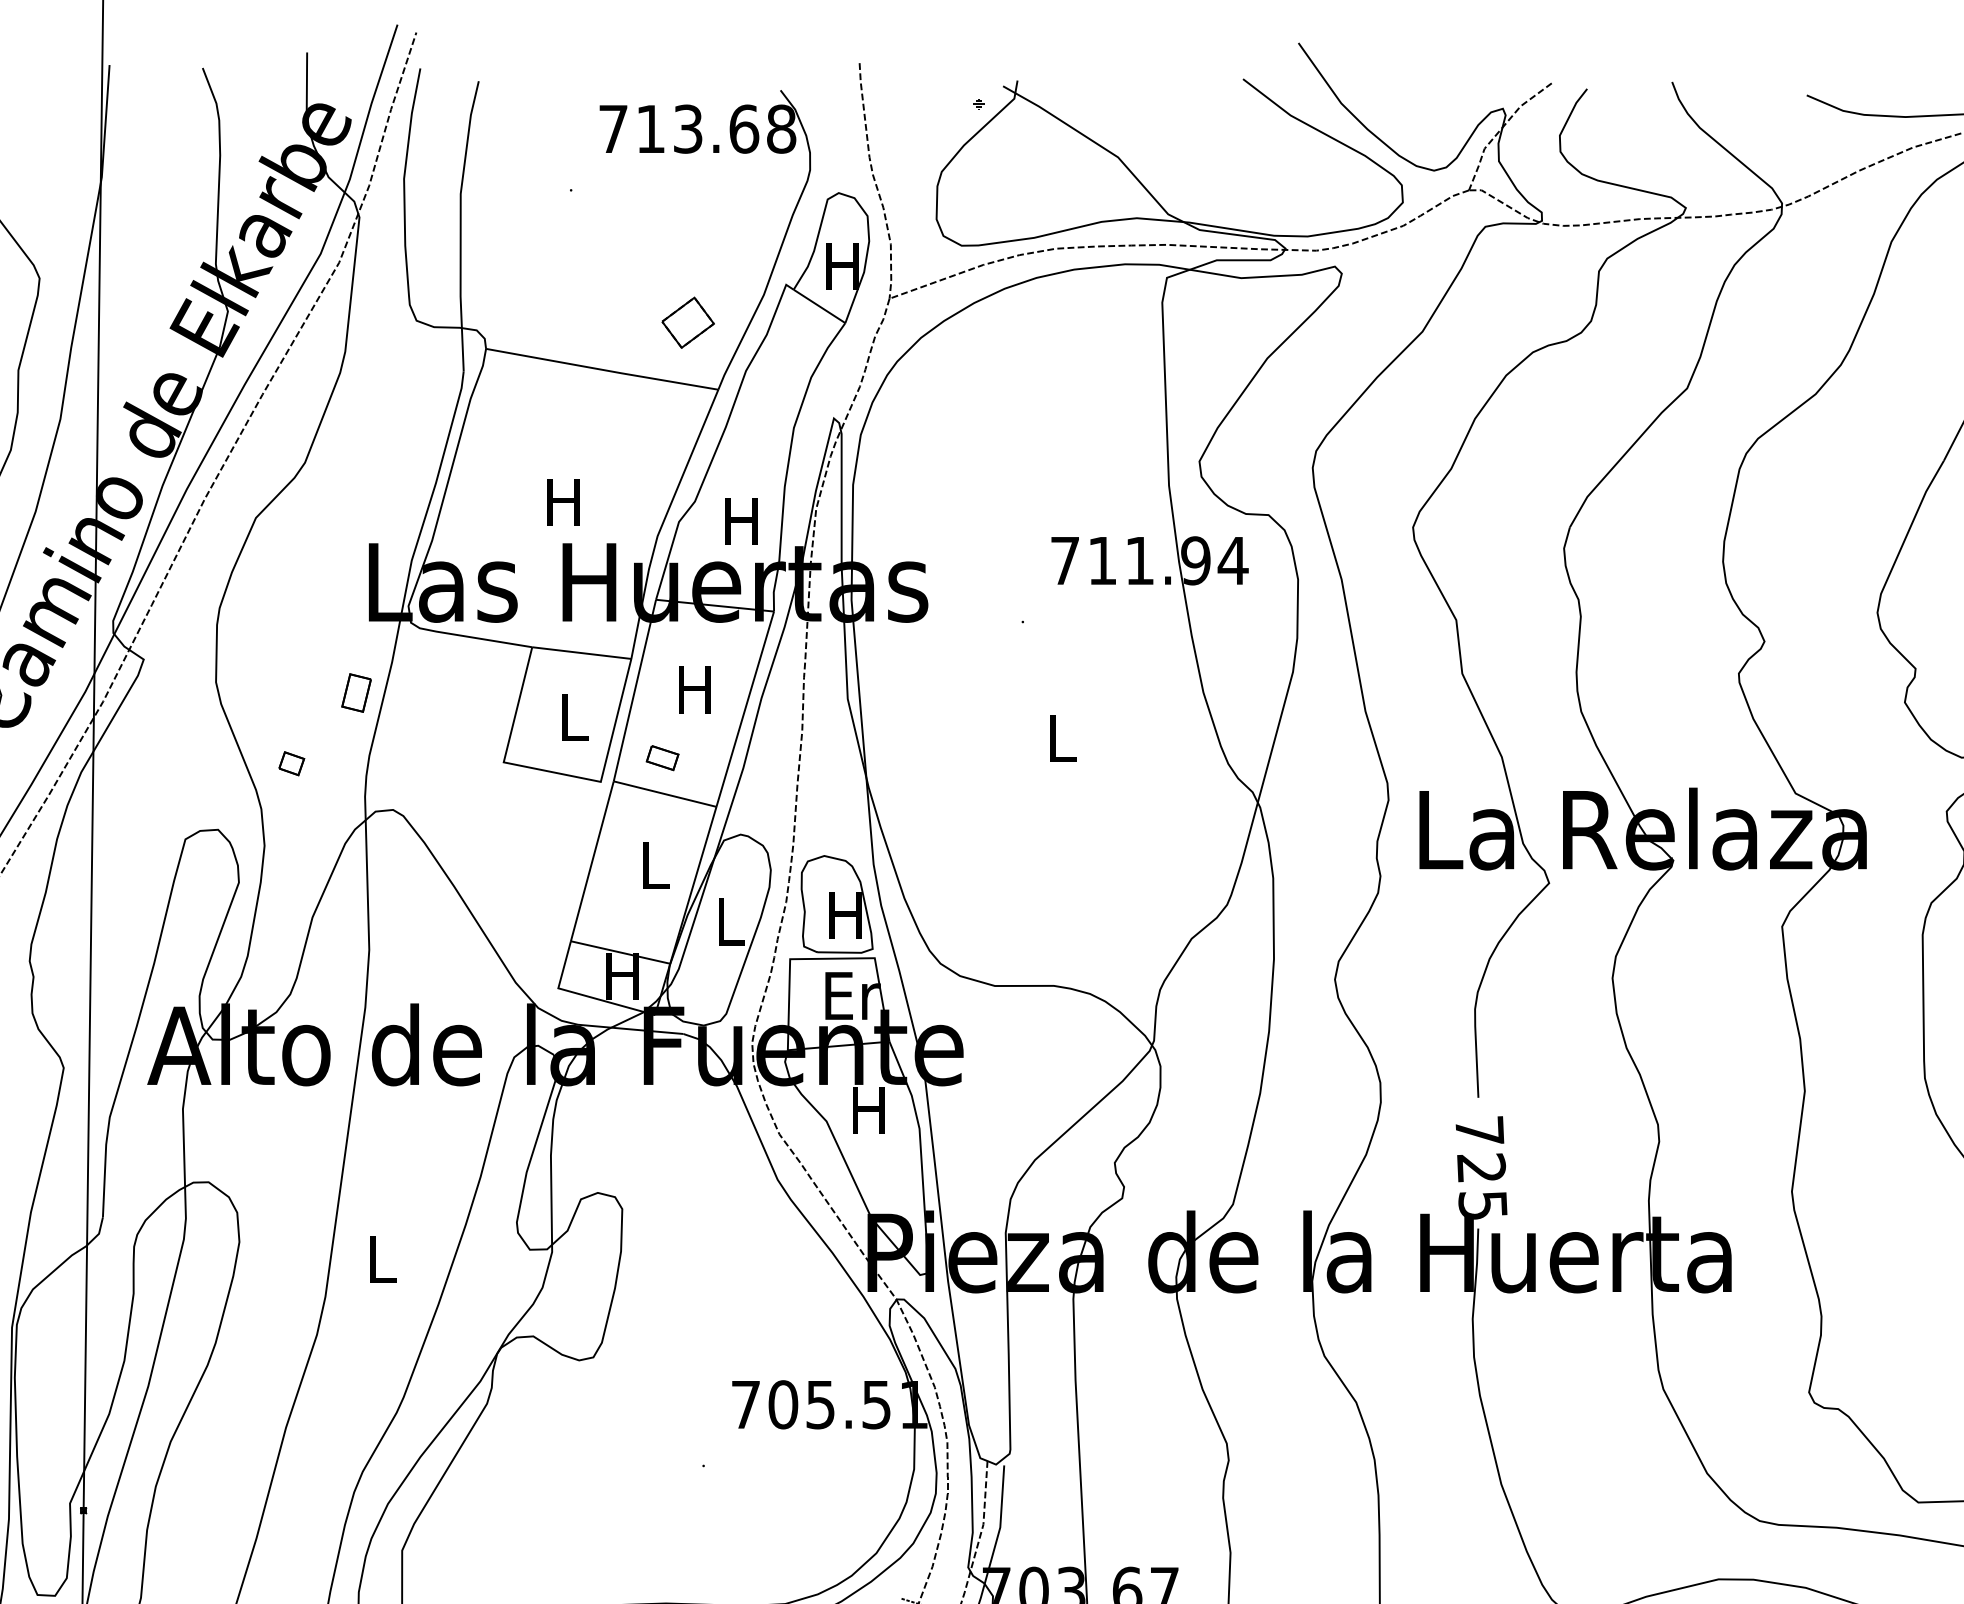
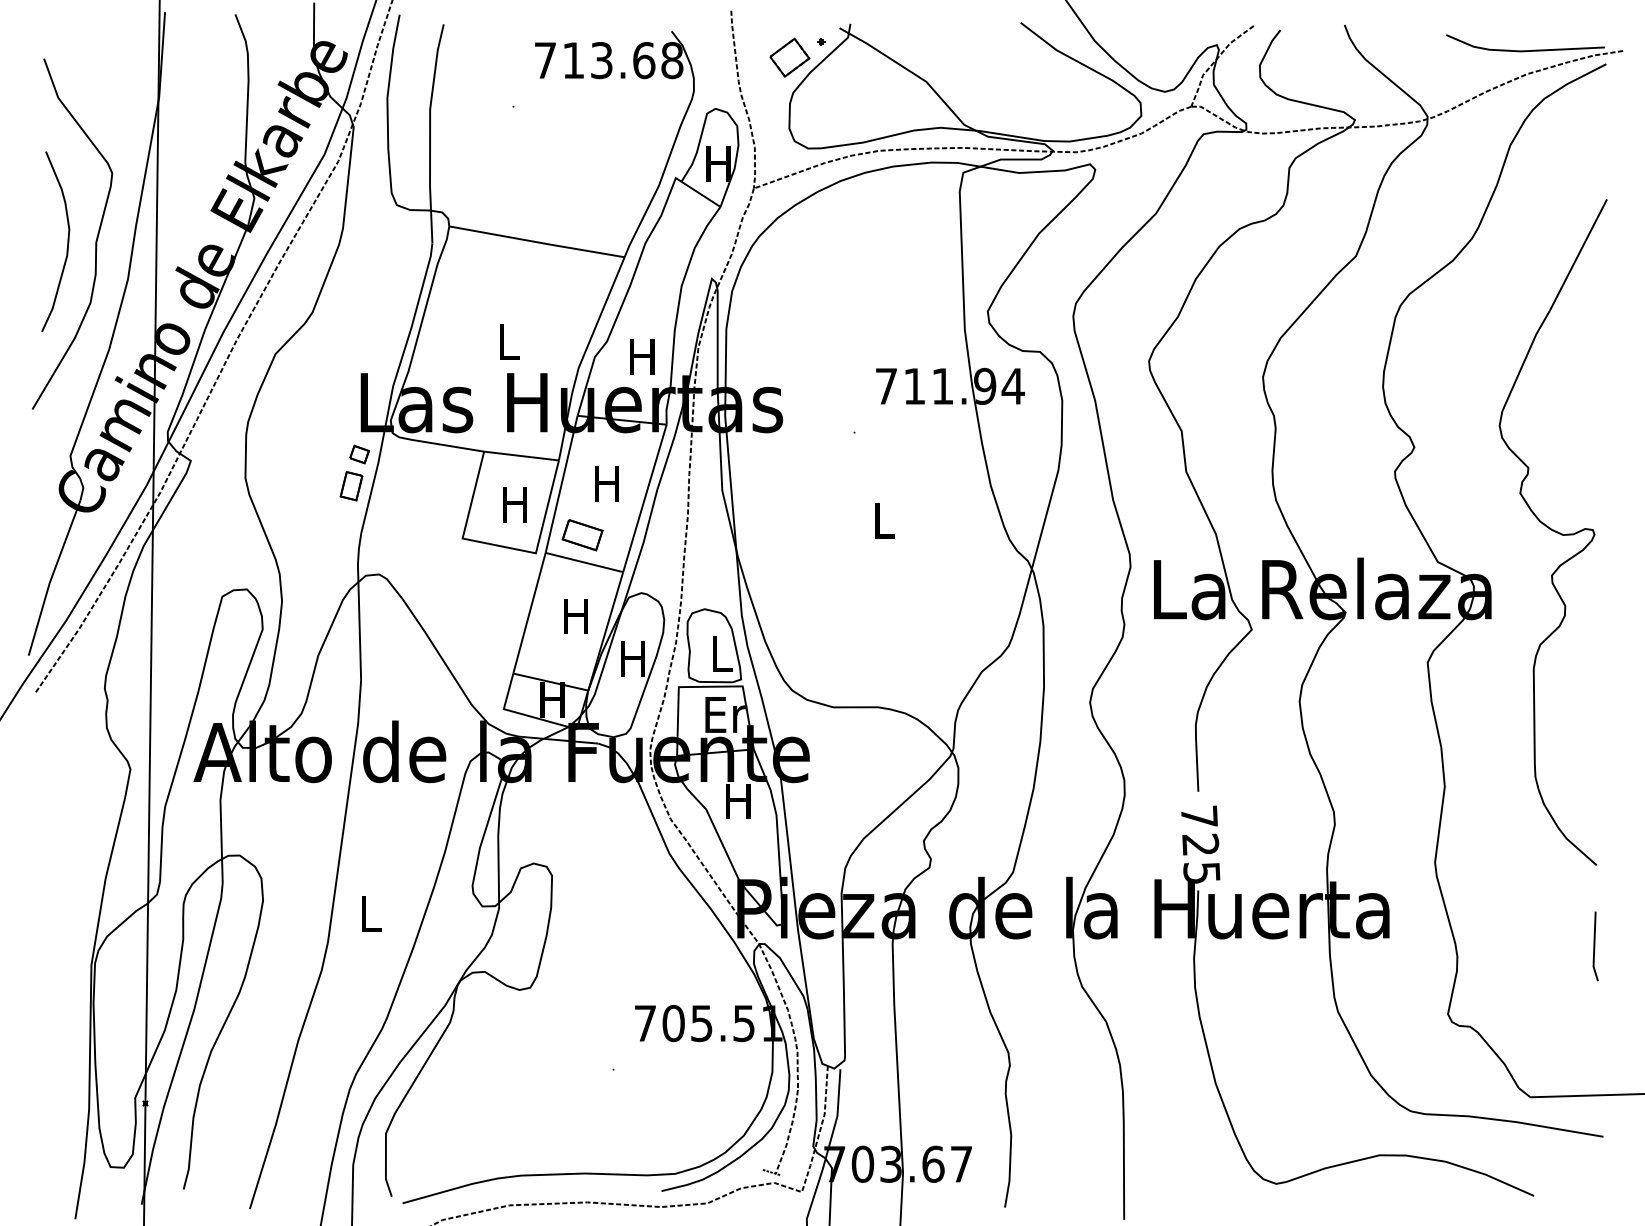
part: (687, 322) -> (789, 57), moved
text: (563, 501) -> (507, 341), H -> L
text: (572, 717) -> (514, 504), L -> H
part: (662, 758) -> (582, 535), size x1.67
part: (291, 763) -> (359, 454), moved
text: (653, 865) -> (575, 616), L -> H
text: (845, 914) -> (720, 653), H -> L
text: (728, 921) -> (632, 658), L -> H

